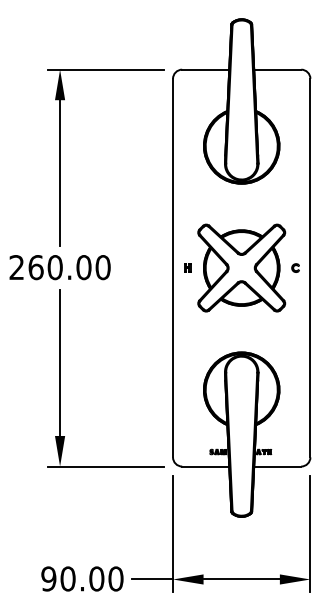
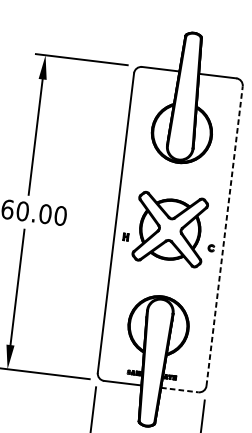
part: (187, 267) -> (125, 236), moved
part: (295, 267) -> (211, 247), moved
line: (310, 267) -> (224, 235), solid -> dashed
line: (277, 466) -> (179, 390), solid -> dashed

